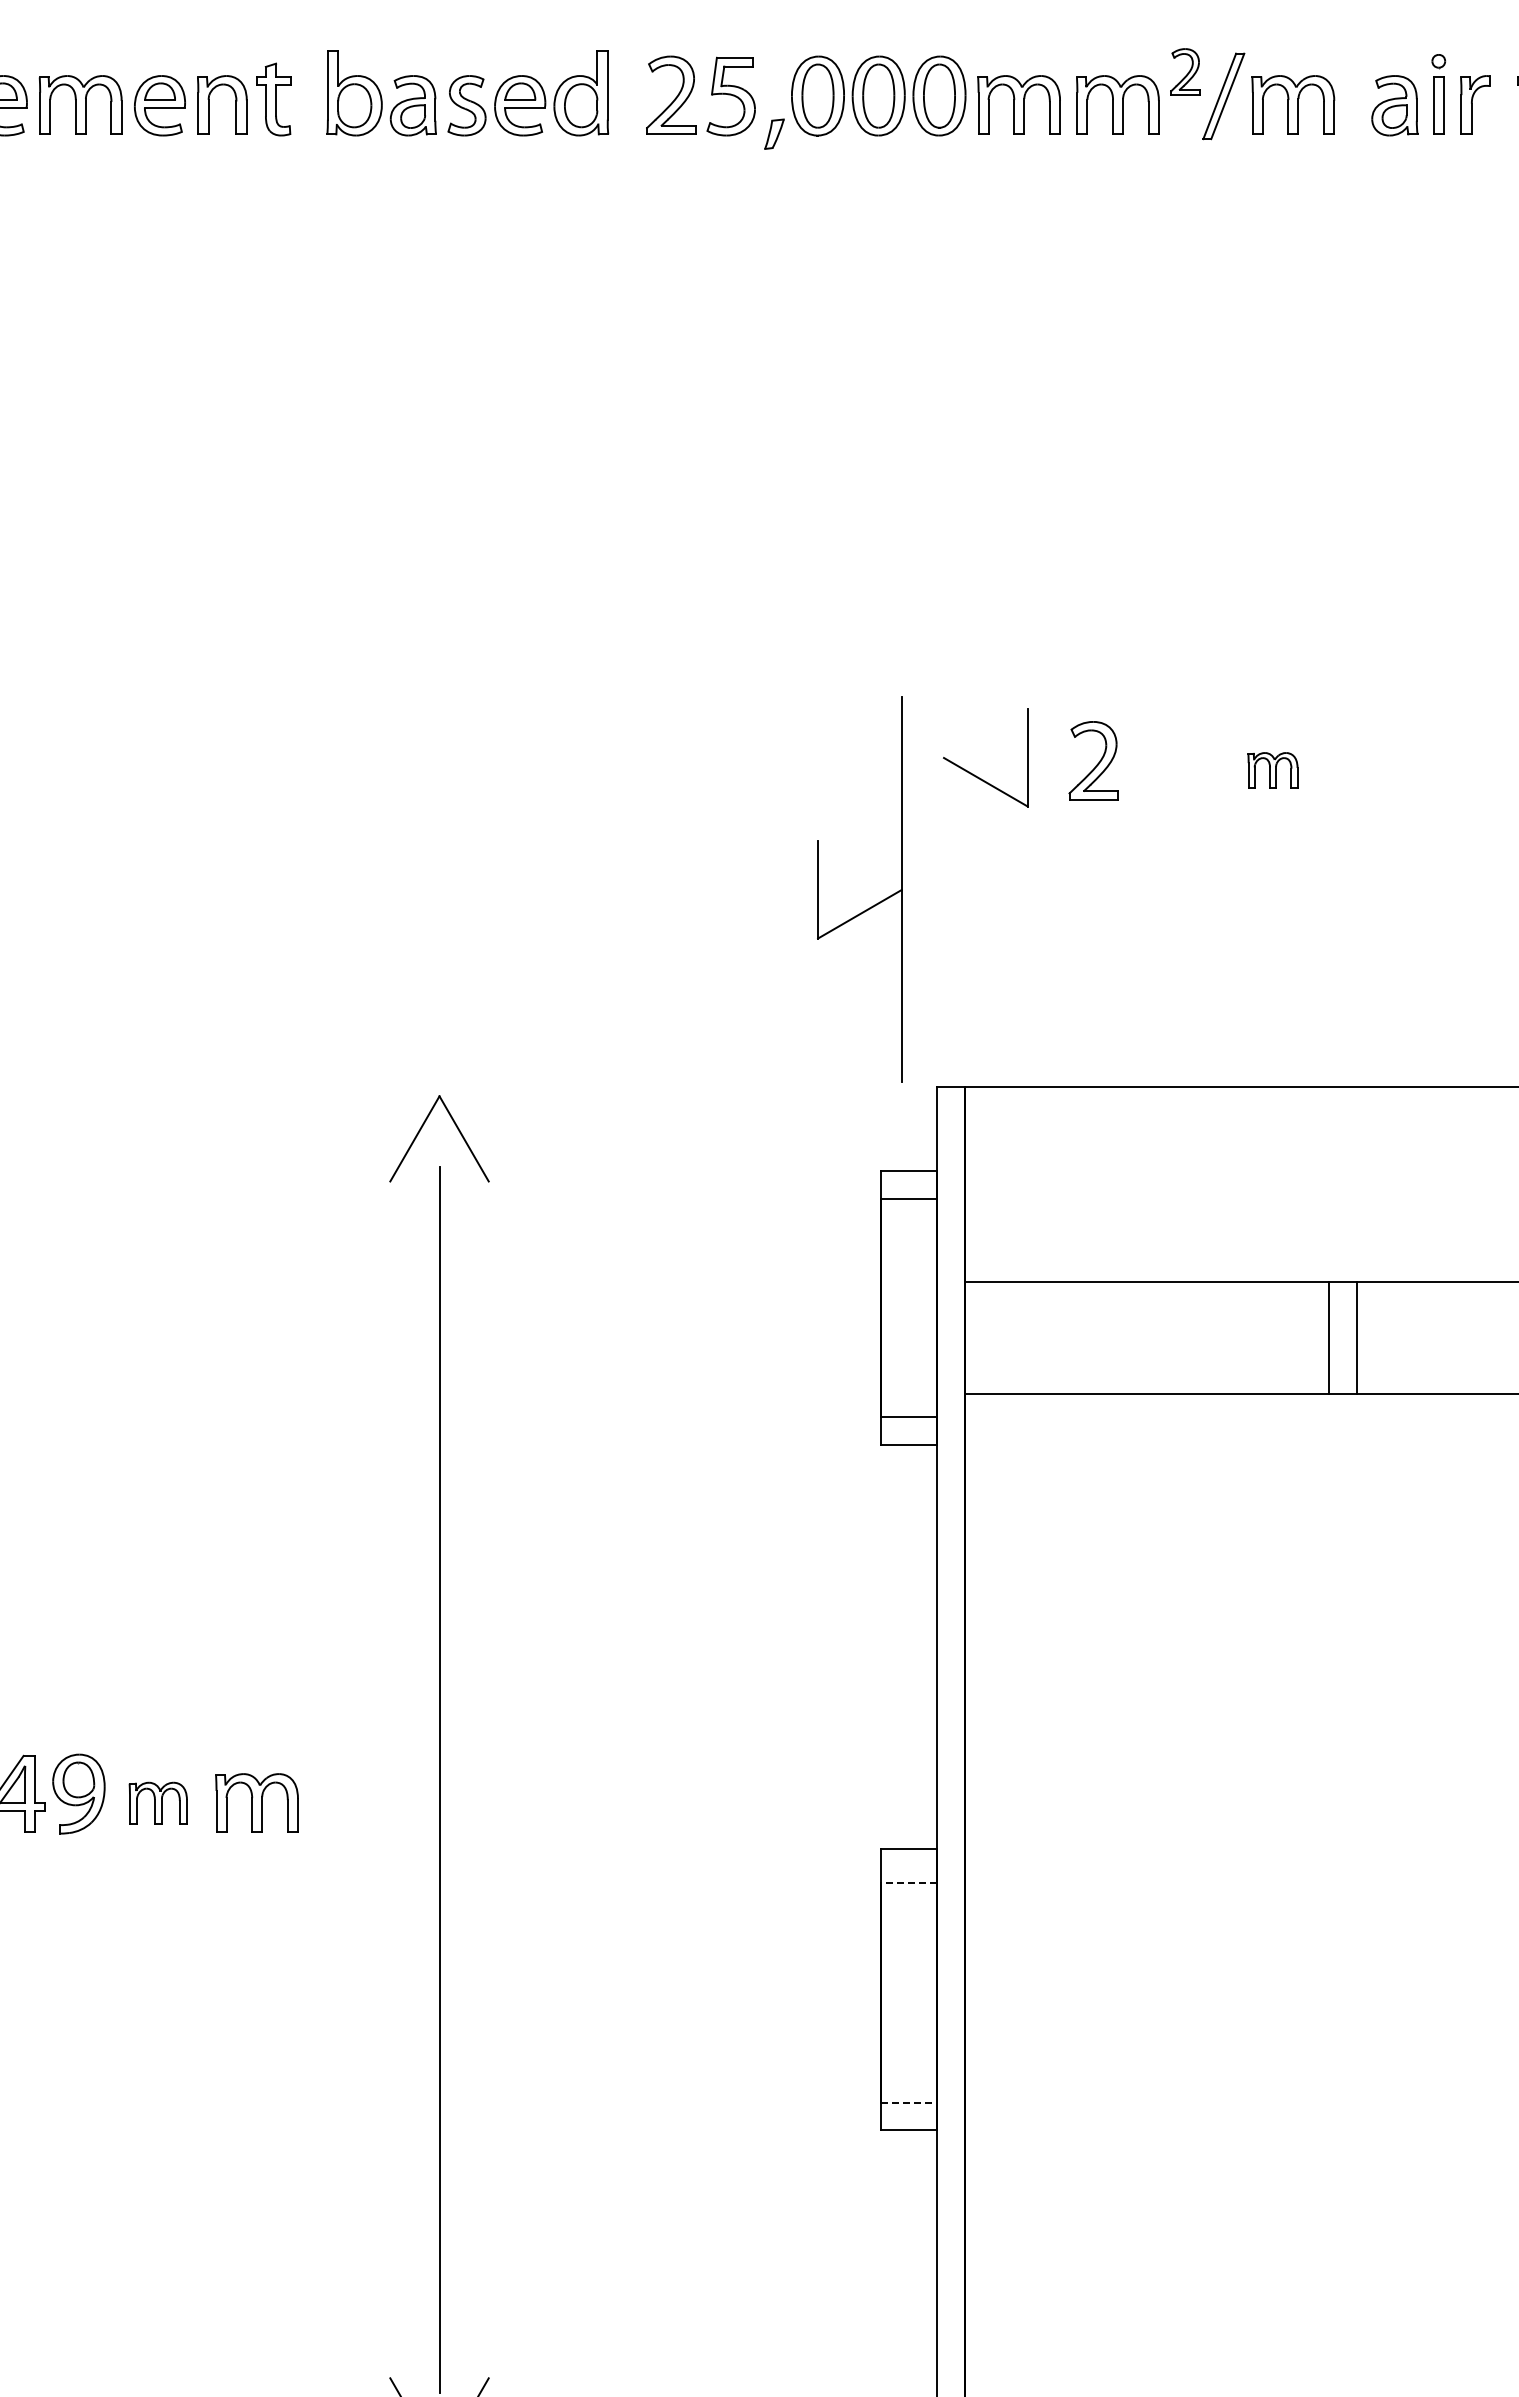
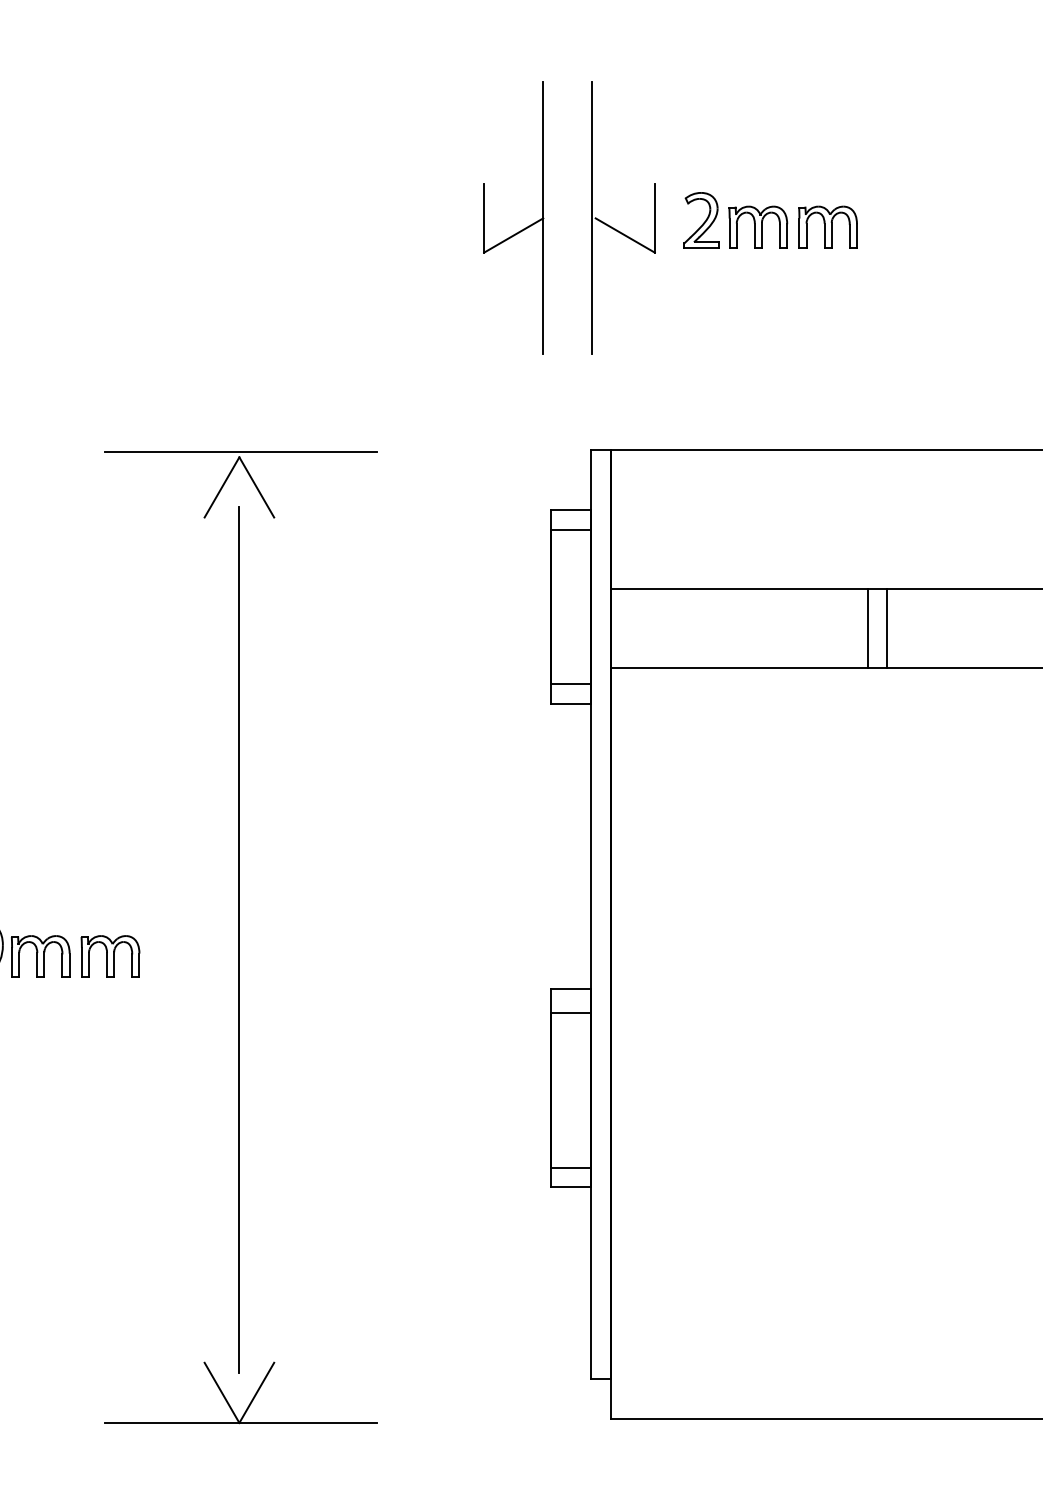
line: (938, 757) -> (591, 218), added
part: (1173, 770) -> (757, 227), added
part: (1272, 770) -> (827, 227), size x1.67
part: (869, 907) -> (520, 230), moved
line: (441, 1089) -> (240, 452), added
part: (158, 1802) -> (40, 956), size x1.43
line: (909, 1882) -> (571, 1012), dashed -> solid
line: (909, 2102) -> (571, 1168), dashed -> solid

